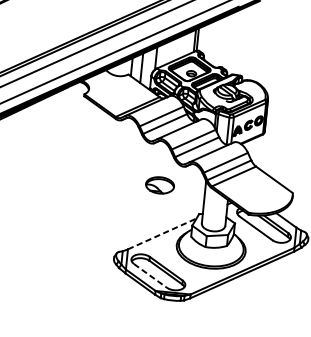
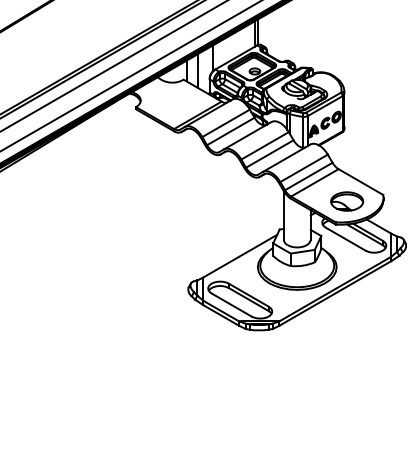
part: (160, 185) -> (347, 201), moved
line: (162, 234) -> (240, 256), dashed -> solid
line: (151, 276) -> (232, 305), dashed -> solid

